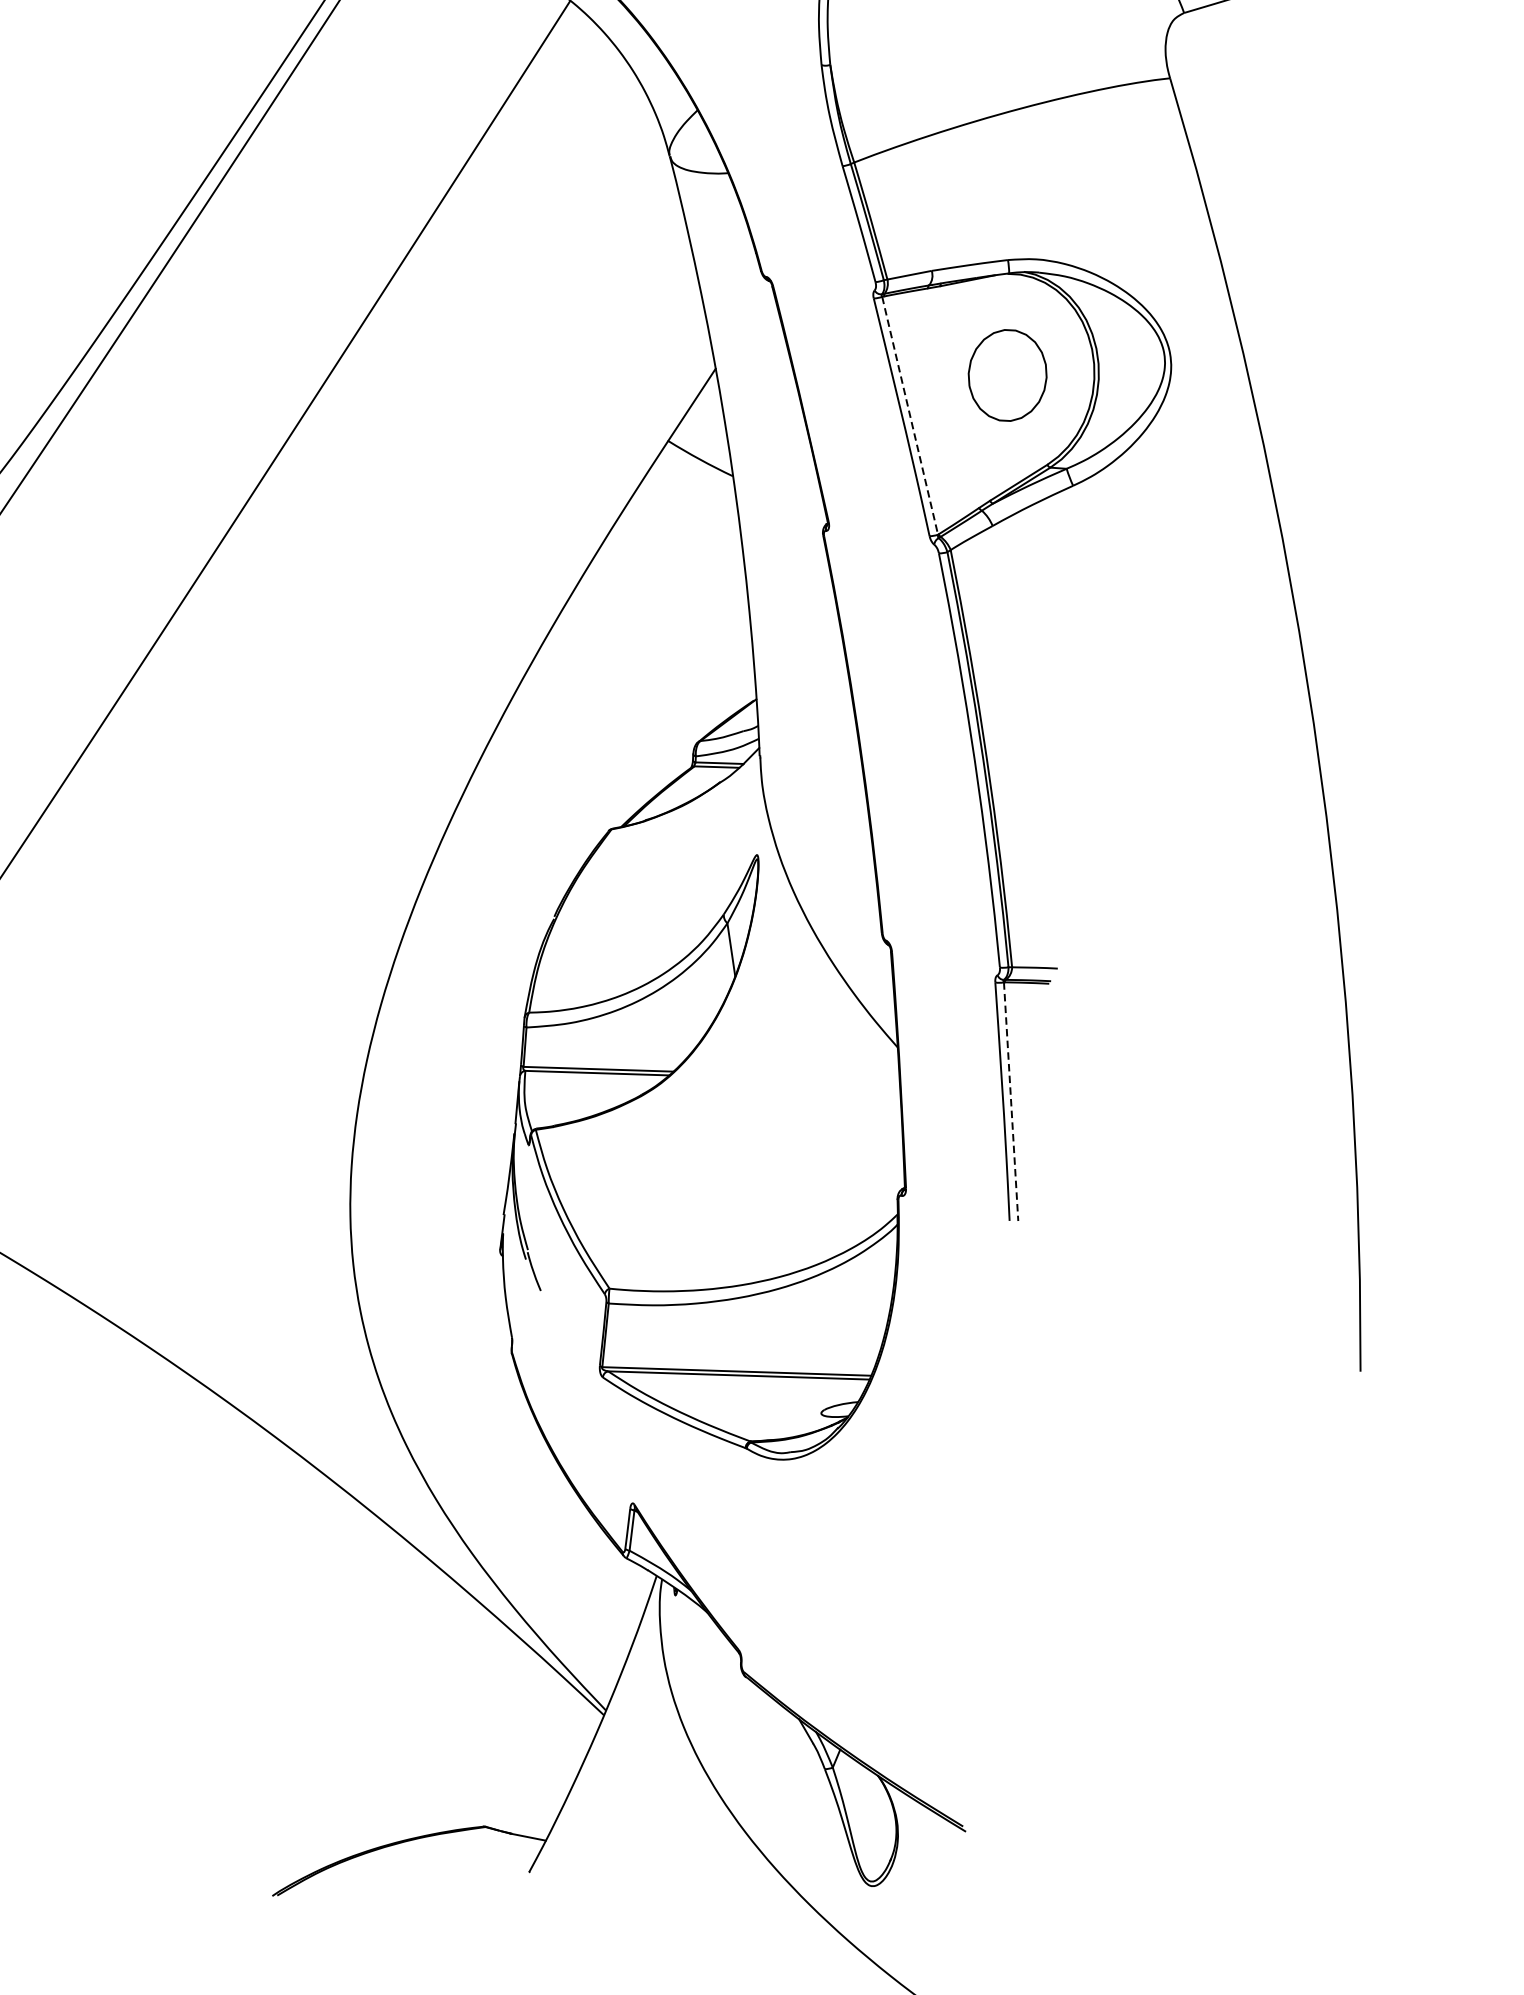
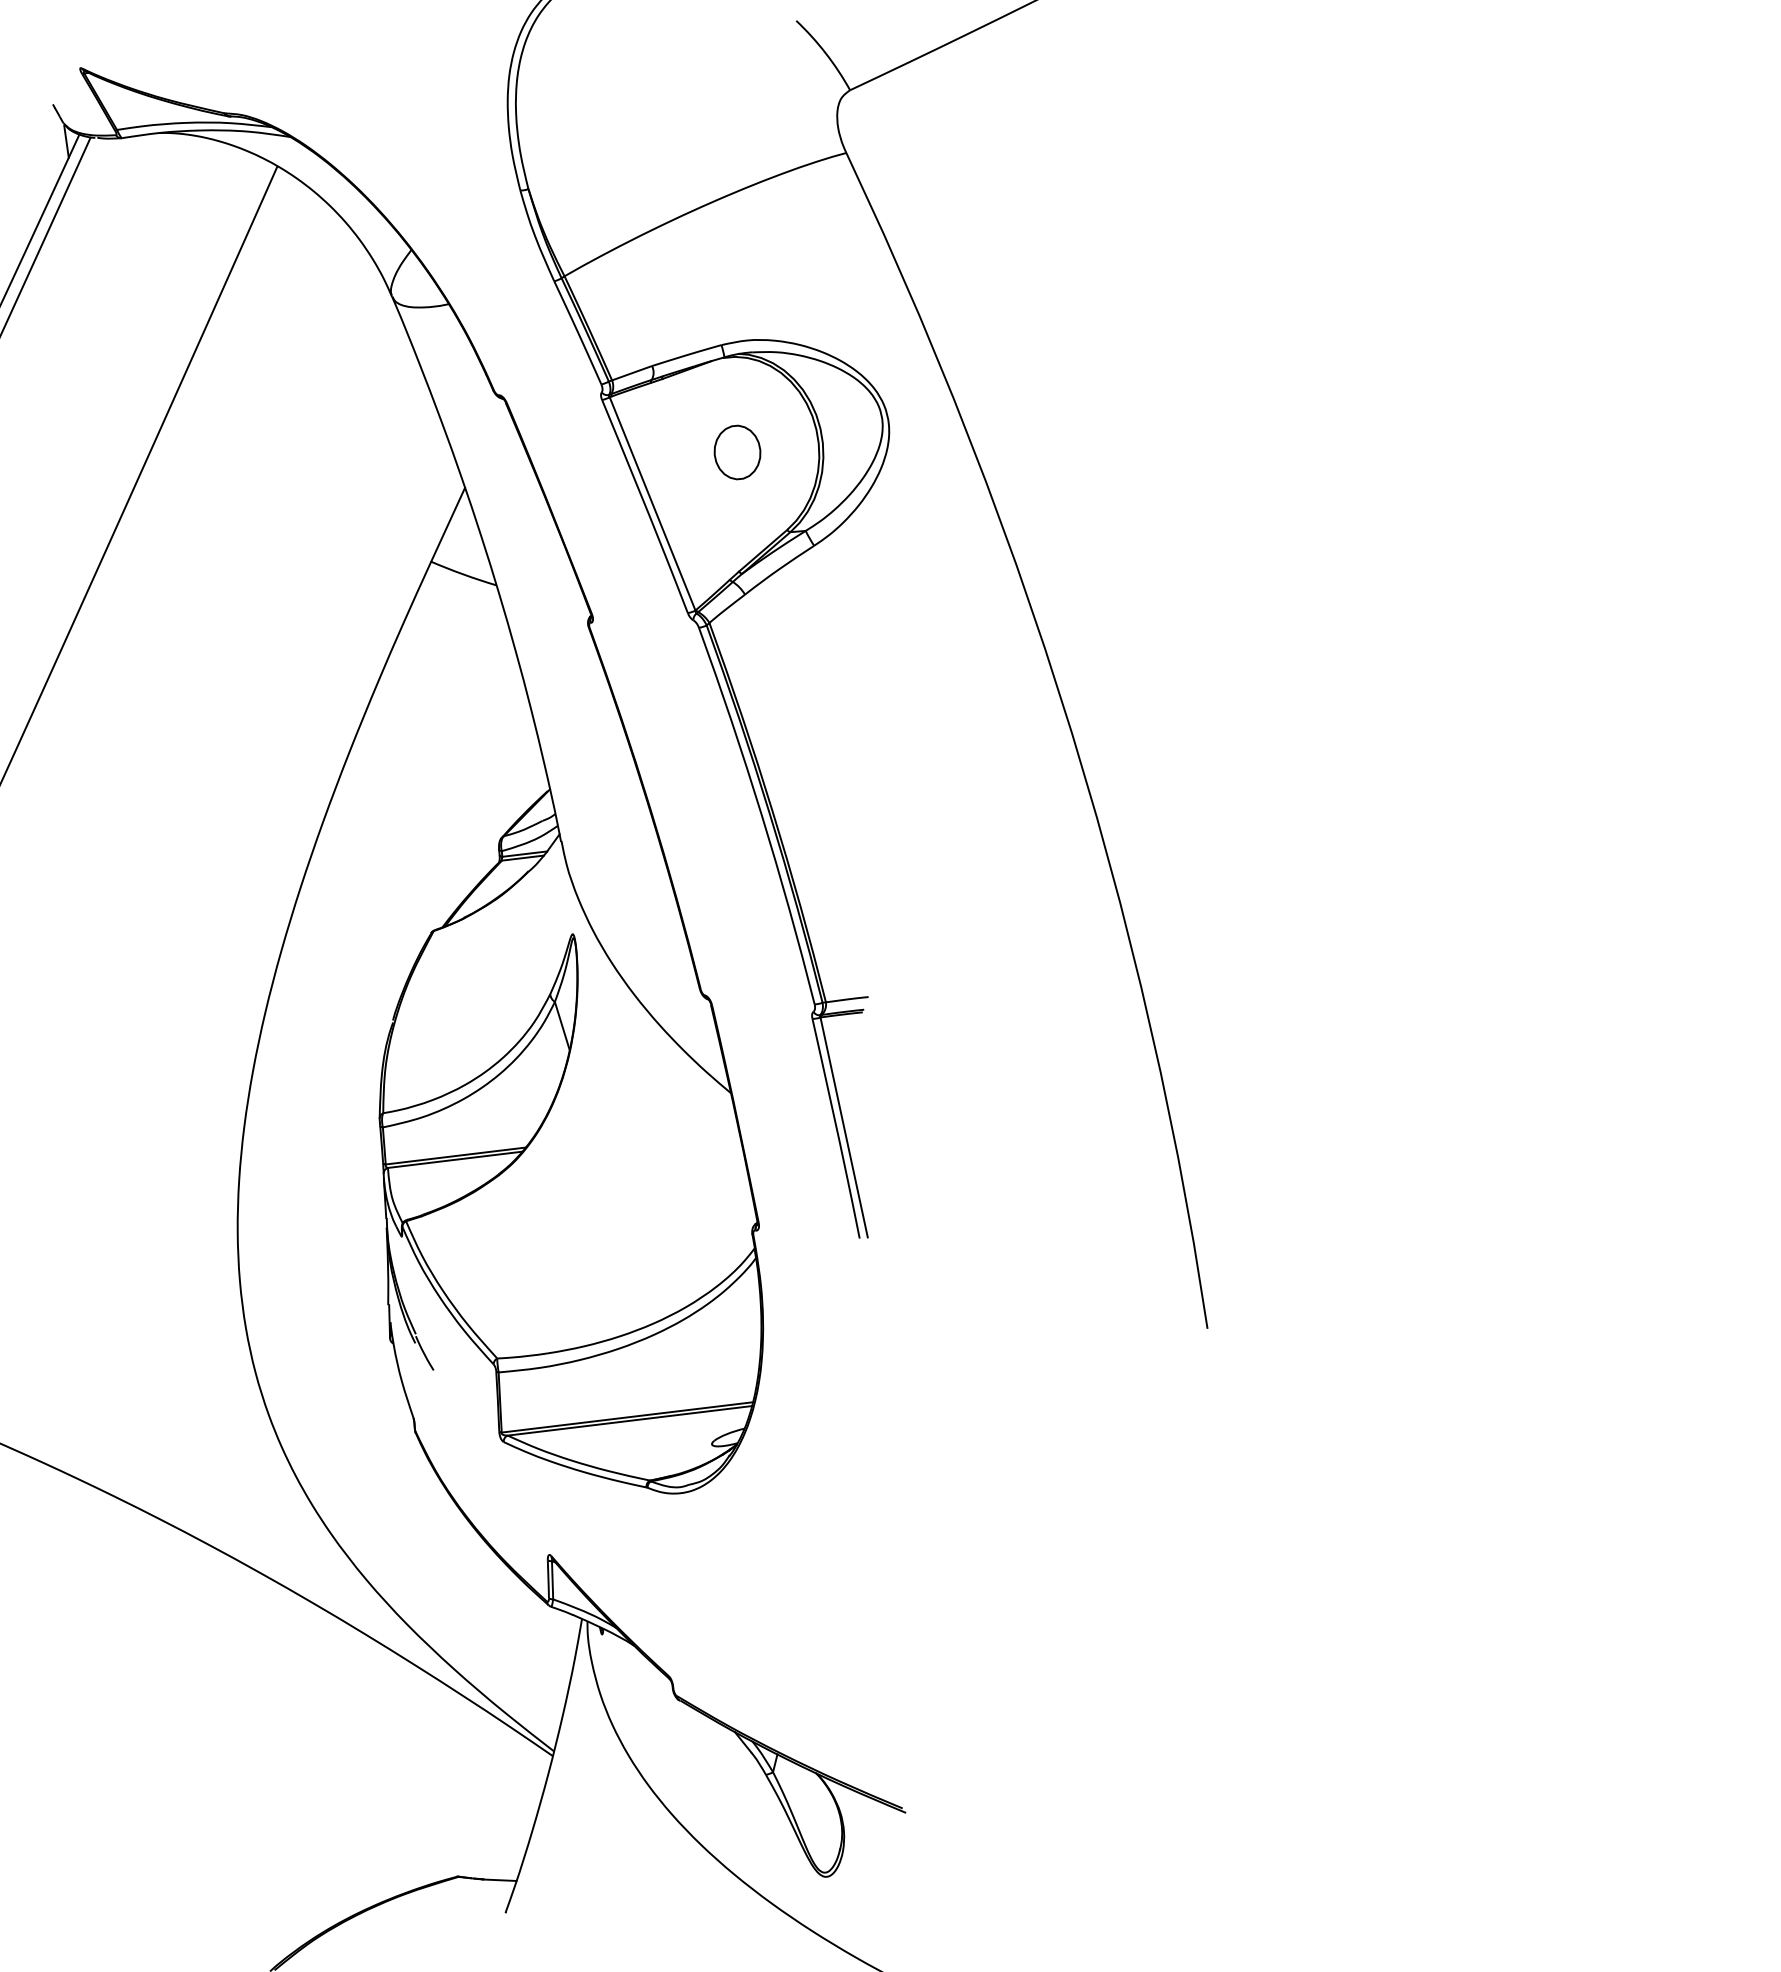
part: (1007, 375) -> (737, 452), size x0.62
line: (910, 415) -> (652, 503), dashed -> solid
line: (1011, 1101) -> (844, 1127), dashed -> solid

